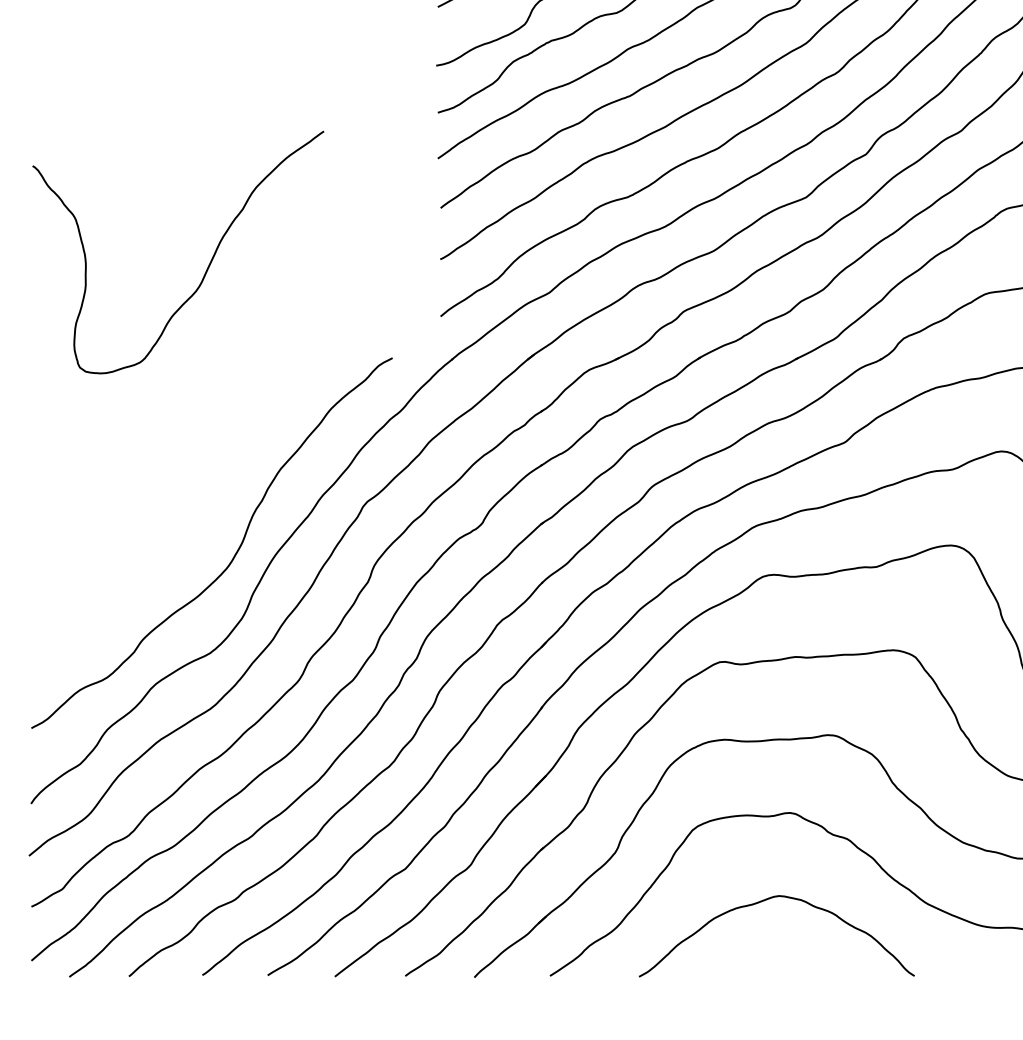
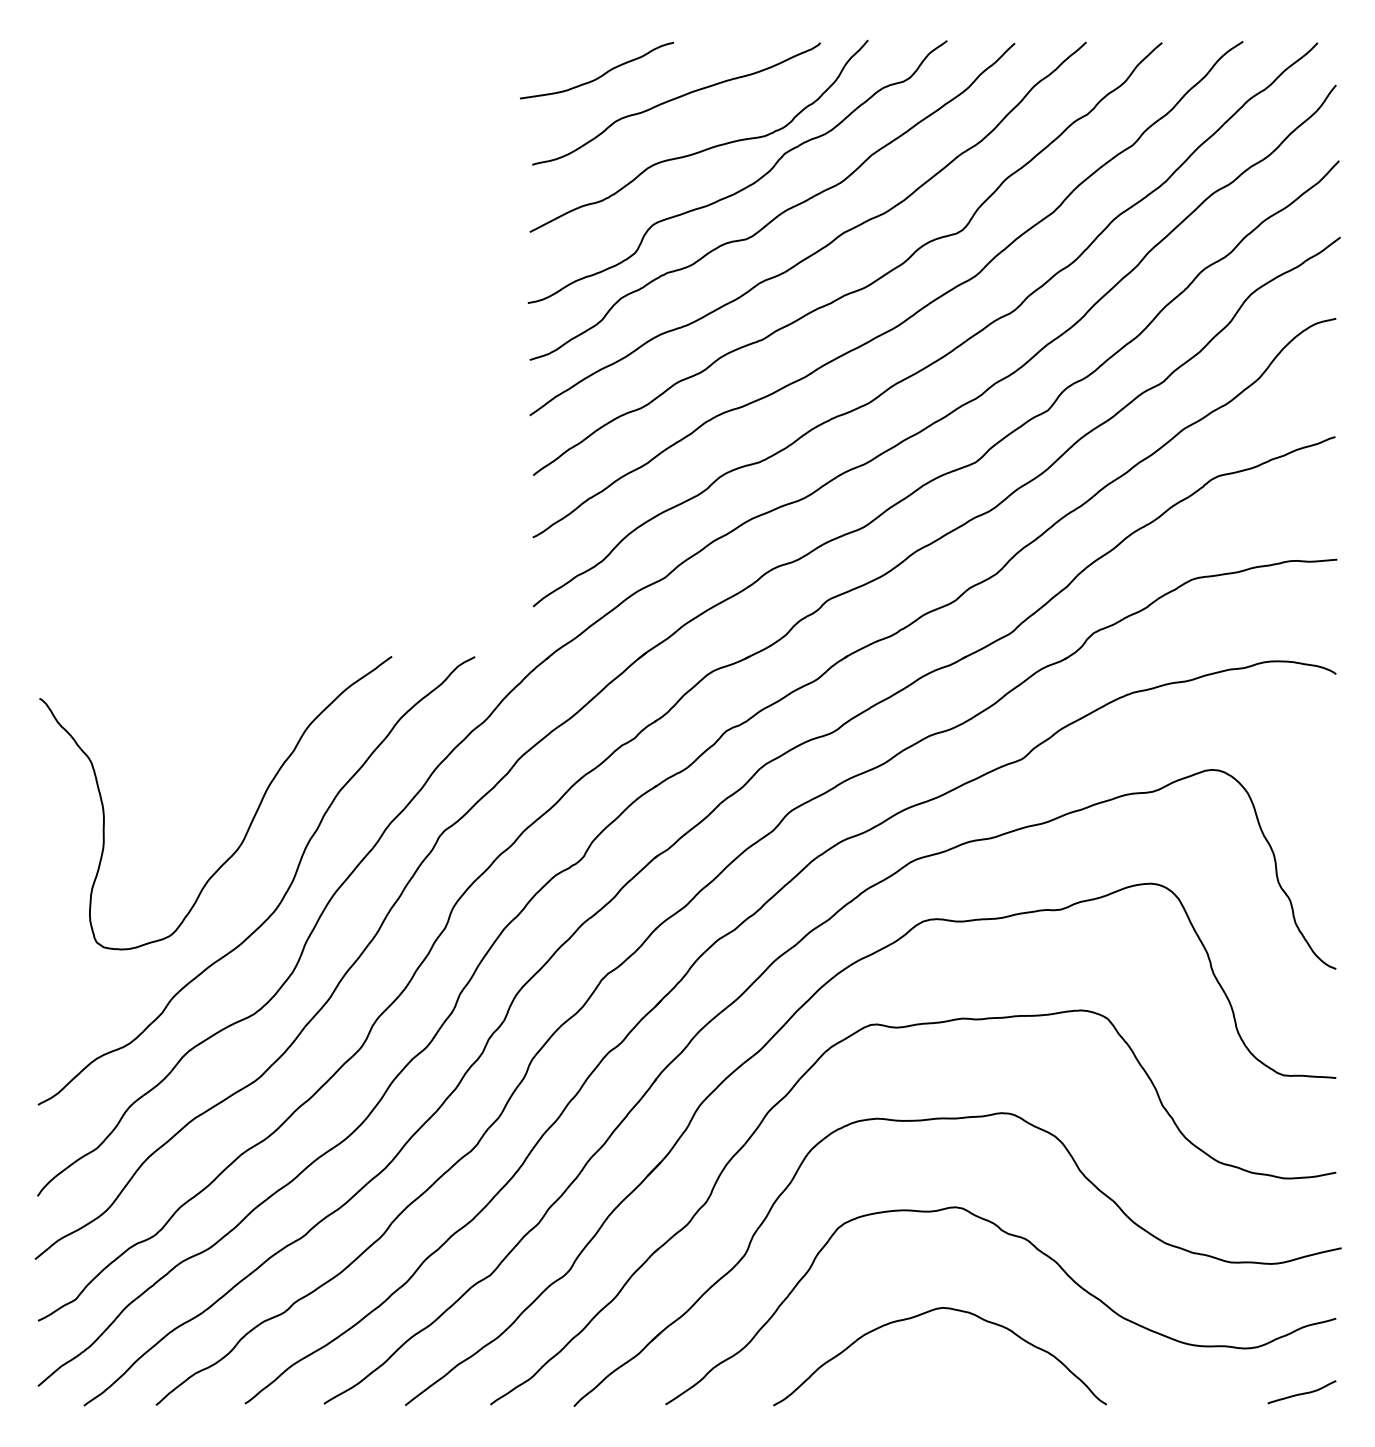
curve: (207, 266) -> (251, 820), moved

